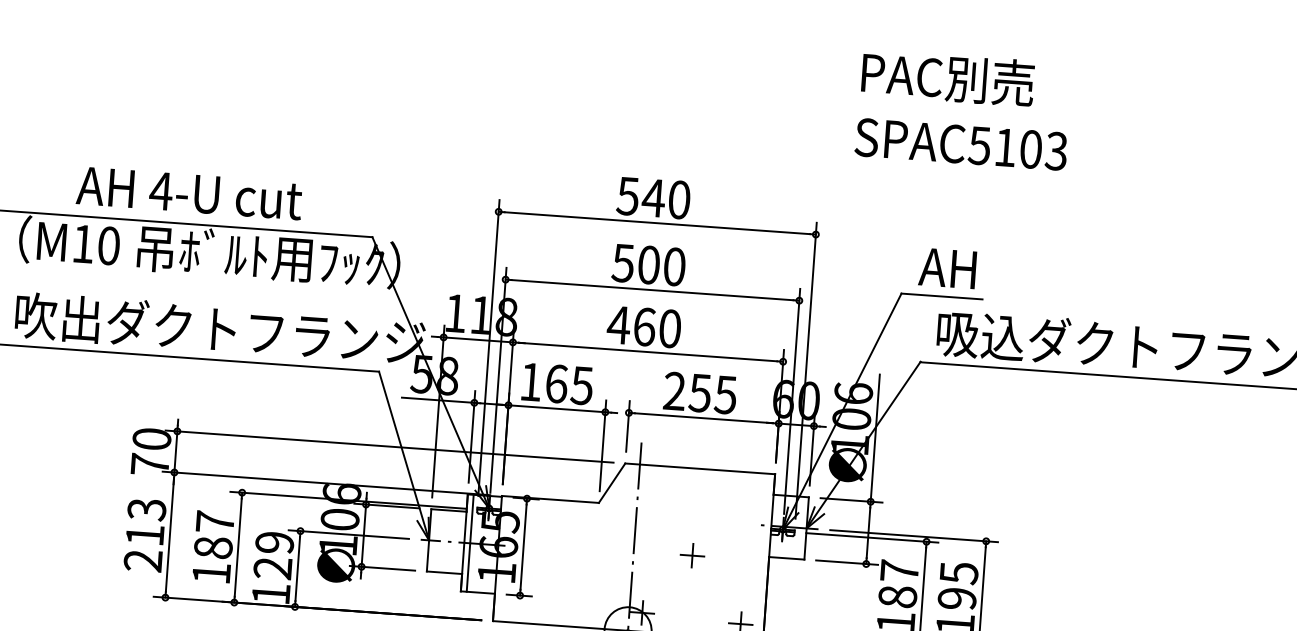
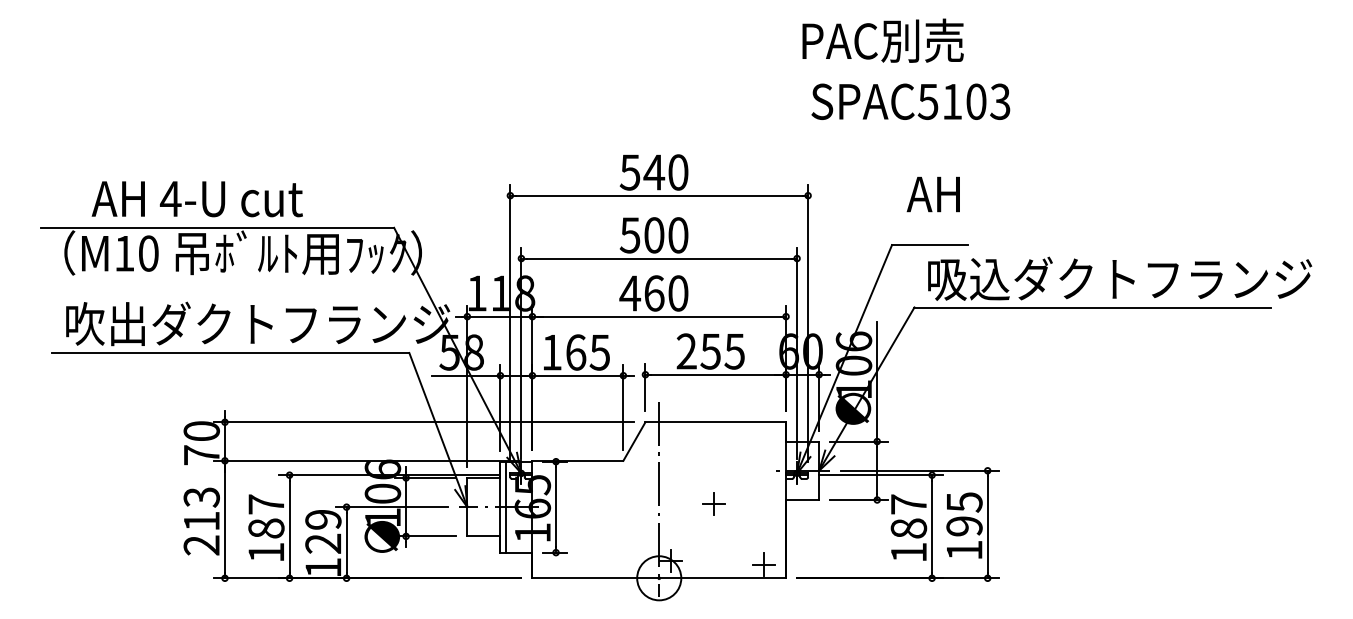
text: (947, 77) -> (882, 40), moved
text: (960, 144) -> (910, 101), moved
text: (188, 193) -> (196, 199), moved
text: (946, 268) -> (932, 194), moved

